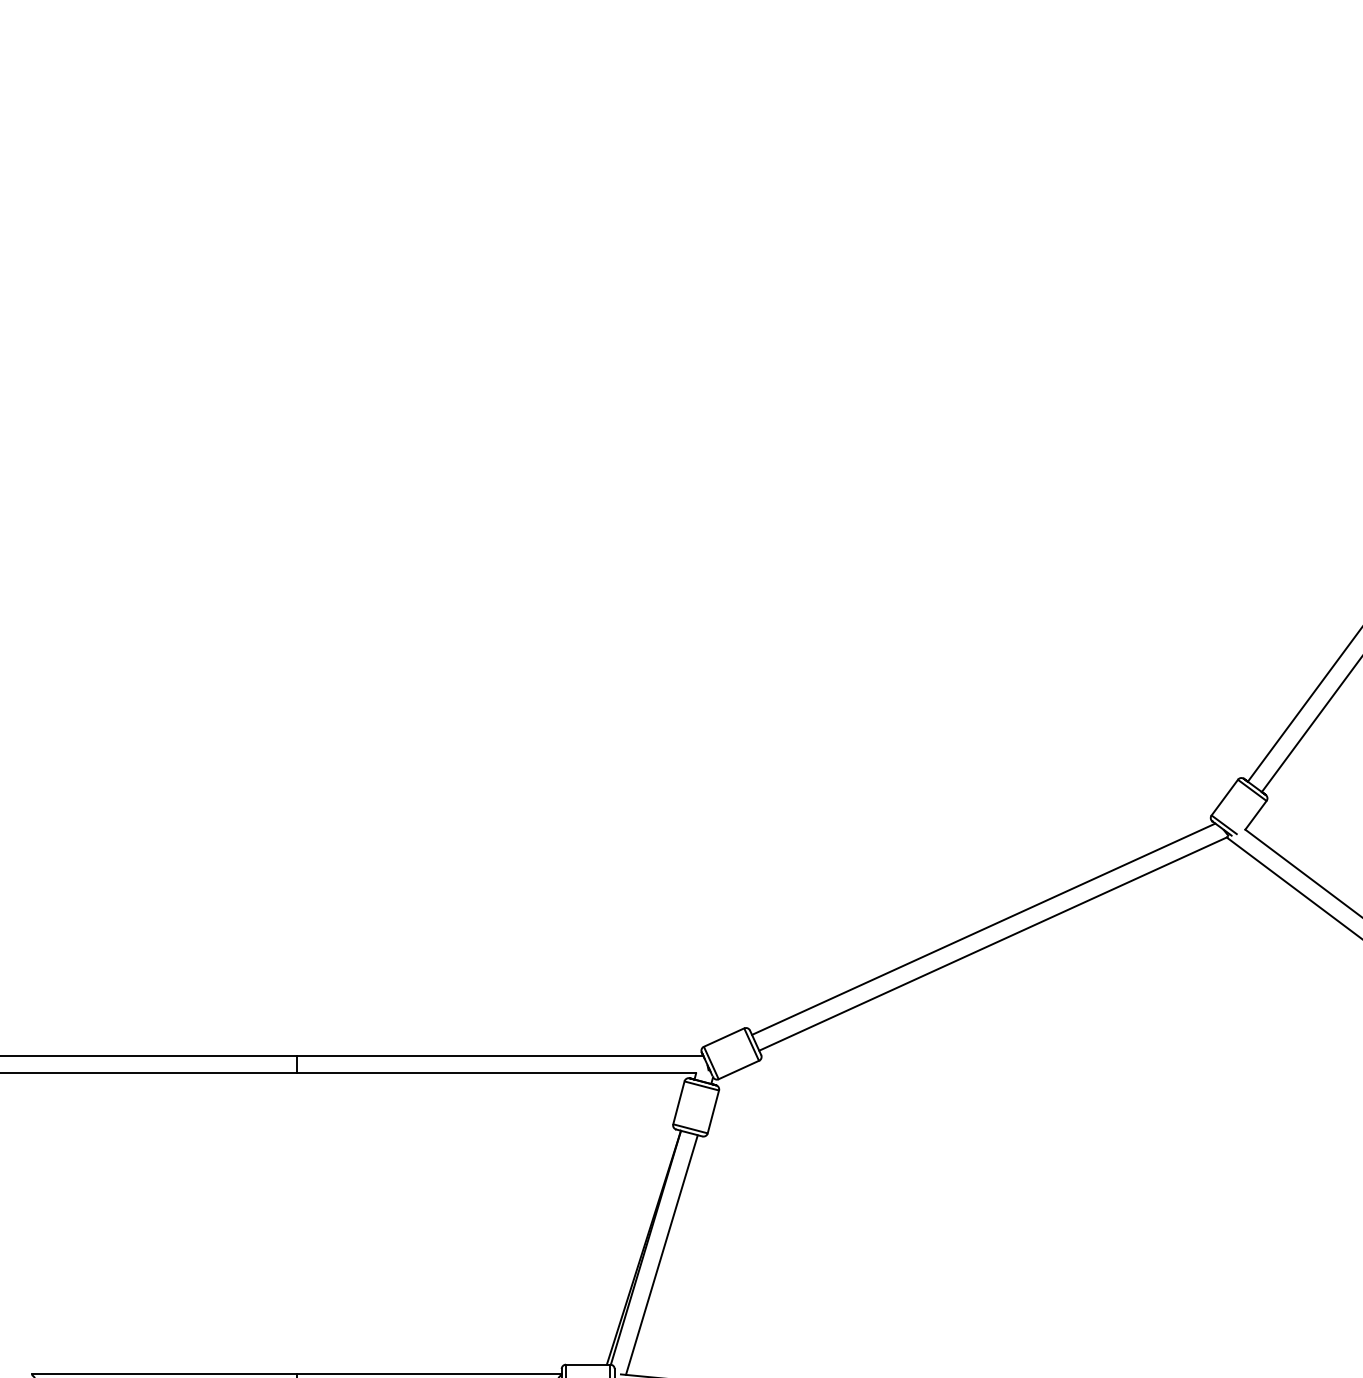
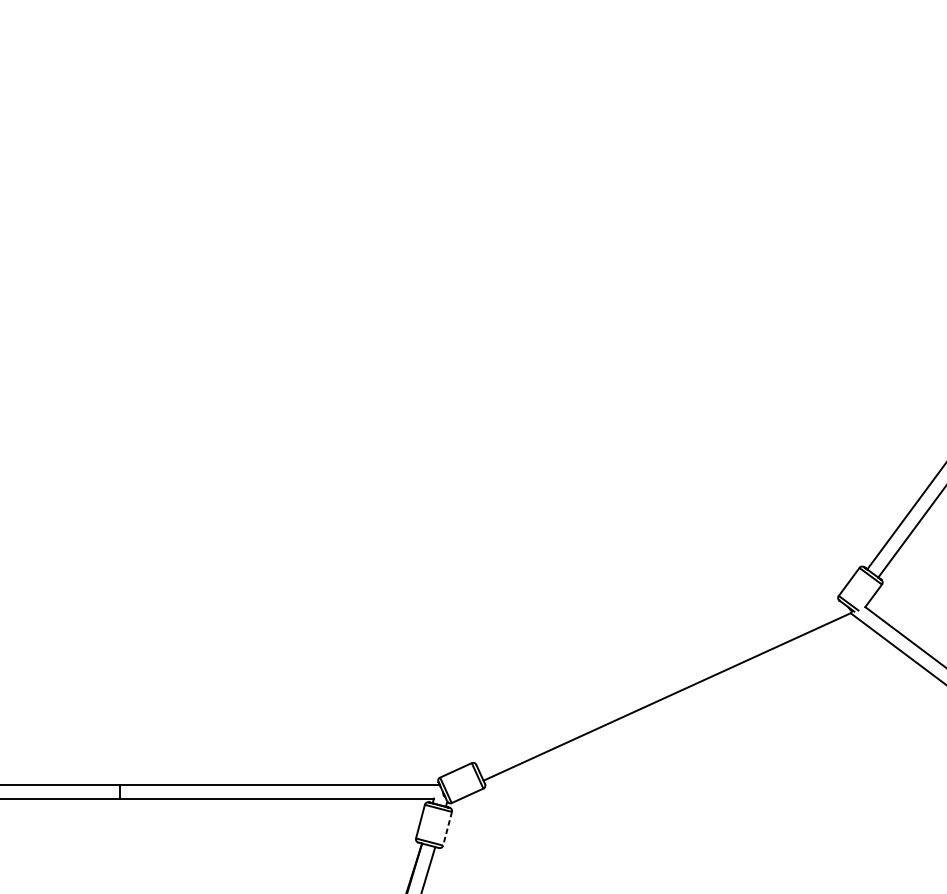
line: (983, 928) -> (659, 684), removed
line: (713, 1112) -> (447, 829), solid -> dashed

